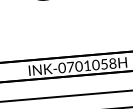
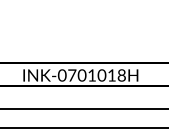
text: (104, 64) -> (111, 75), INK-0701058H -> INK-0701018H

